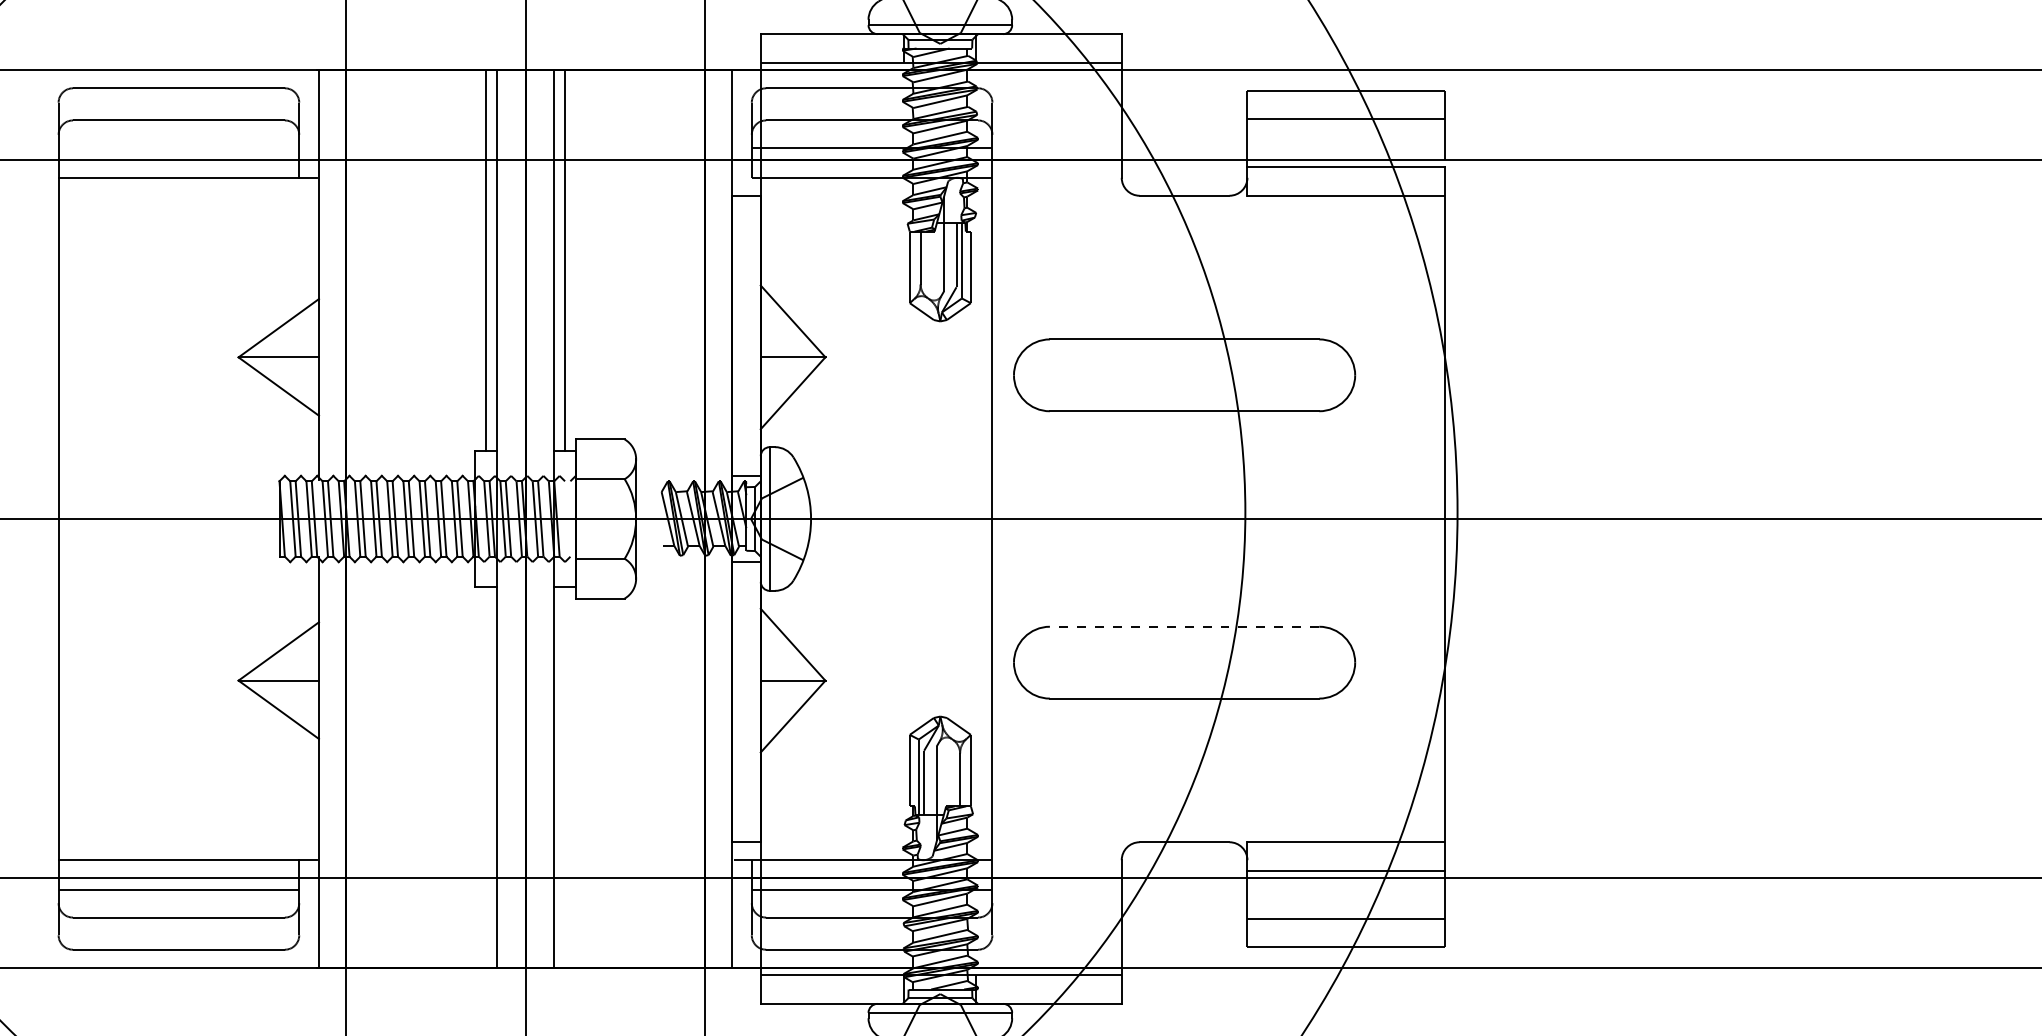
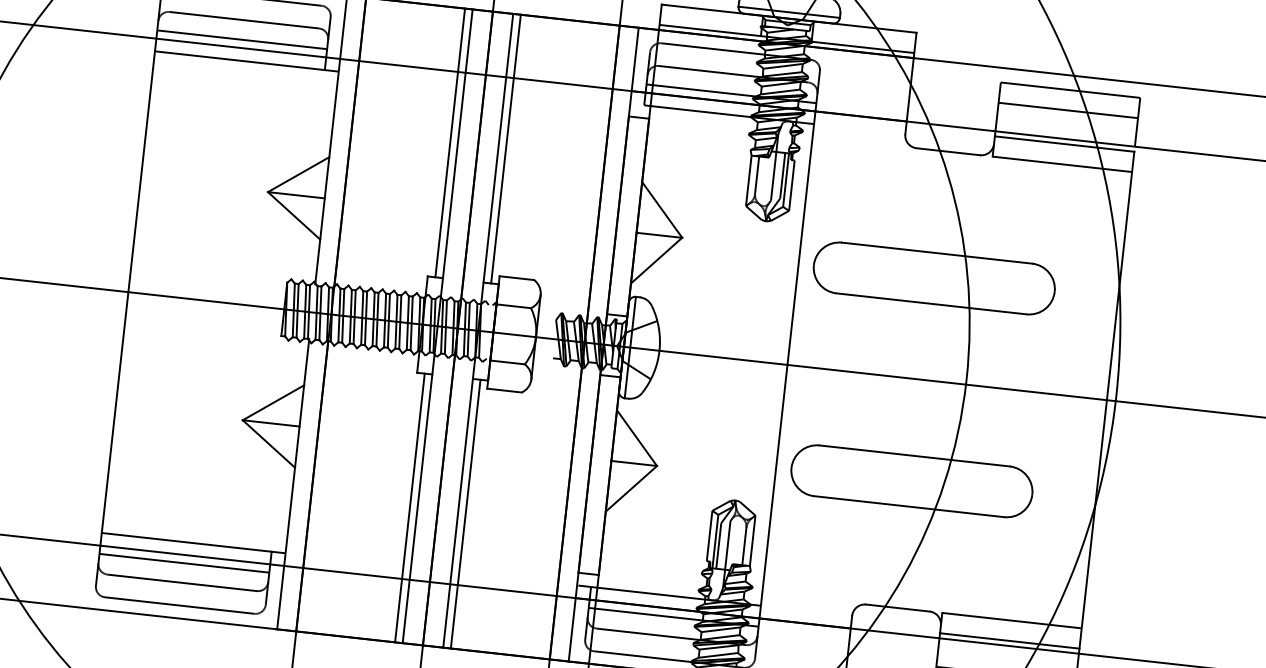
line: (178, 148) -> (241, 39), added
line: (1184, 626) -> (914, 455), dashed -> solid
line: (486, 777) -> (410, 507), added
line: (565, 777) -> (466, 514), added

